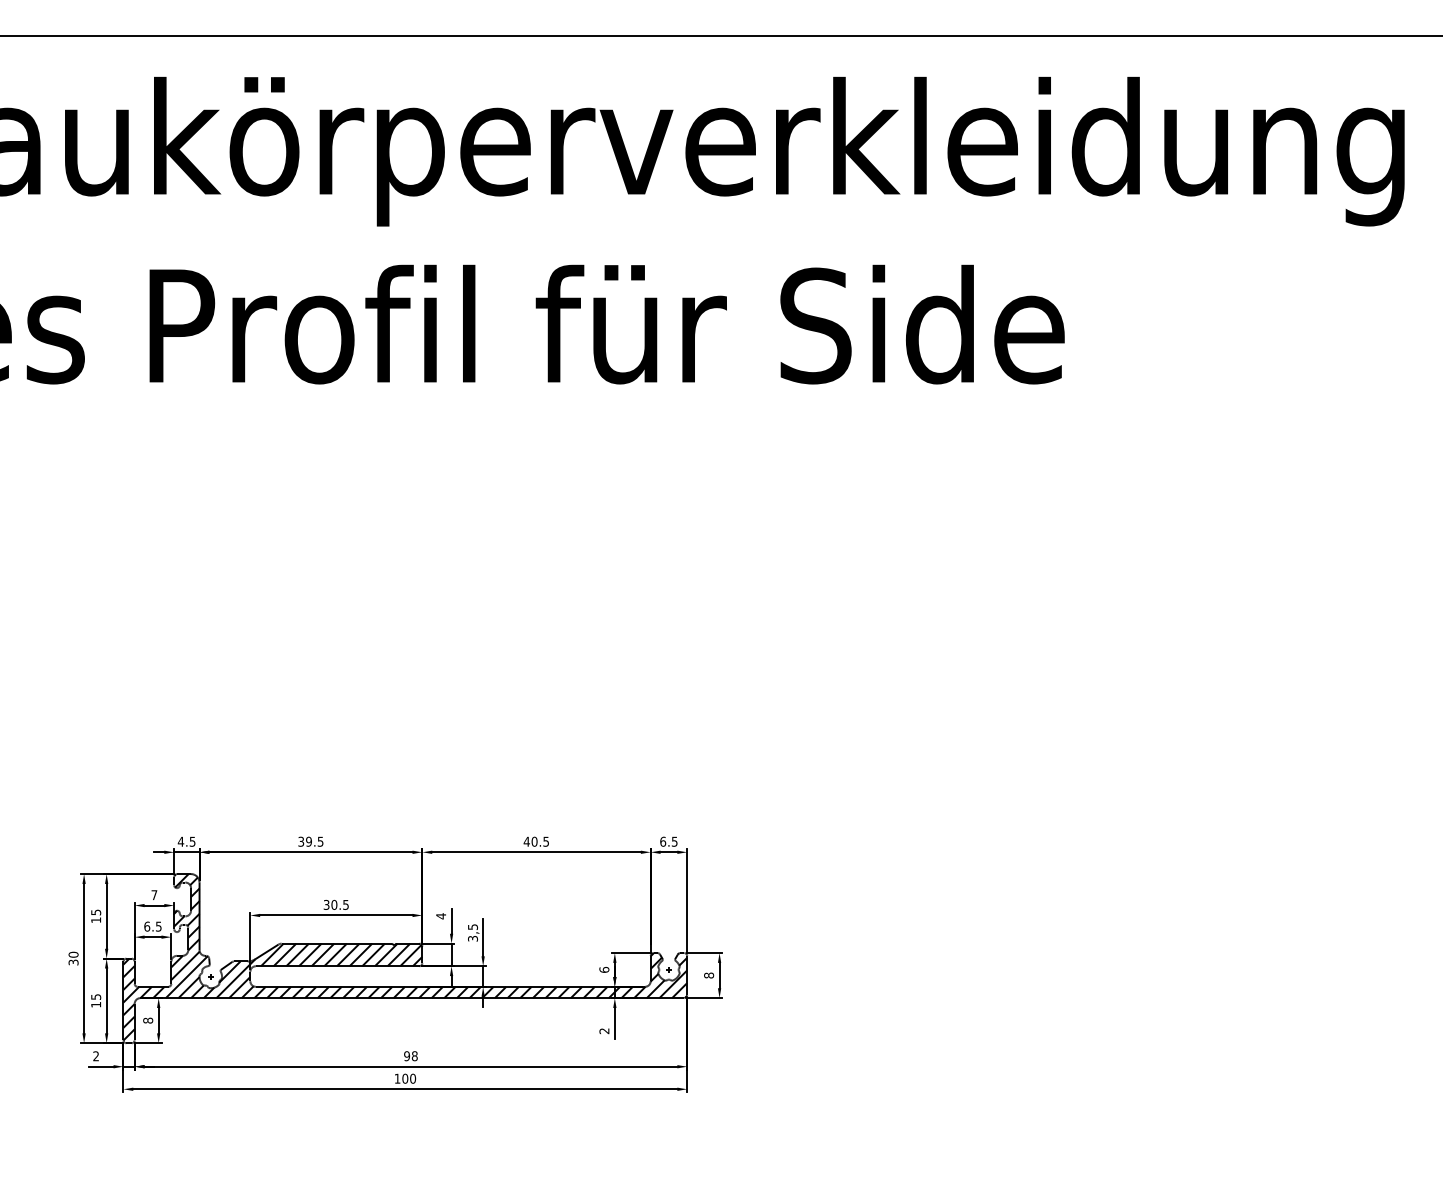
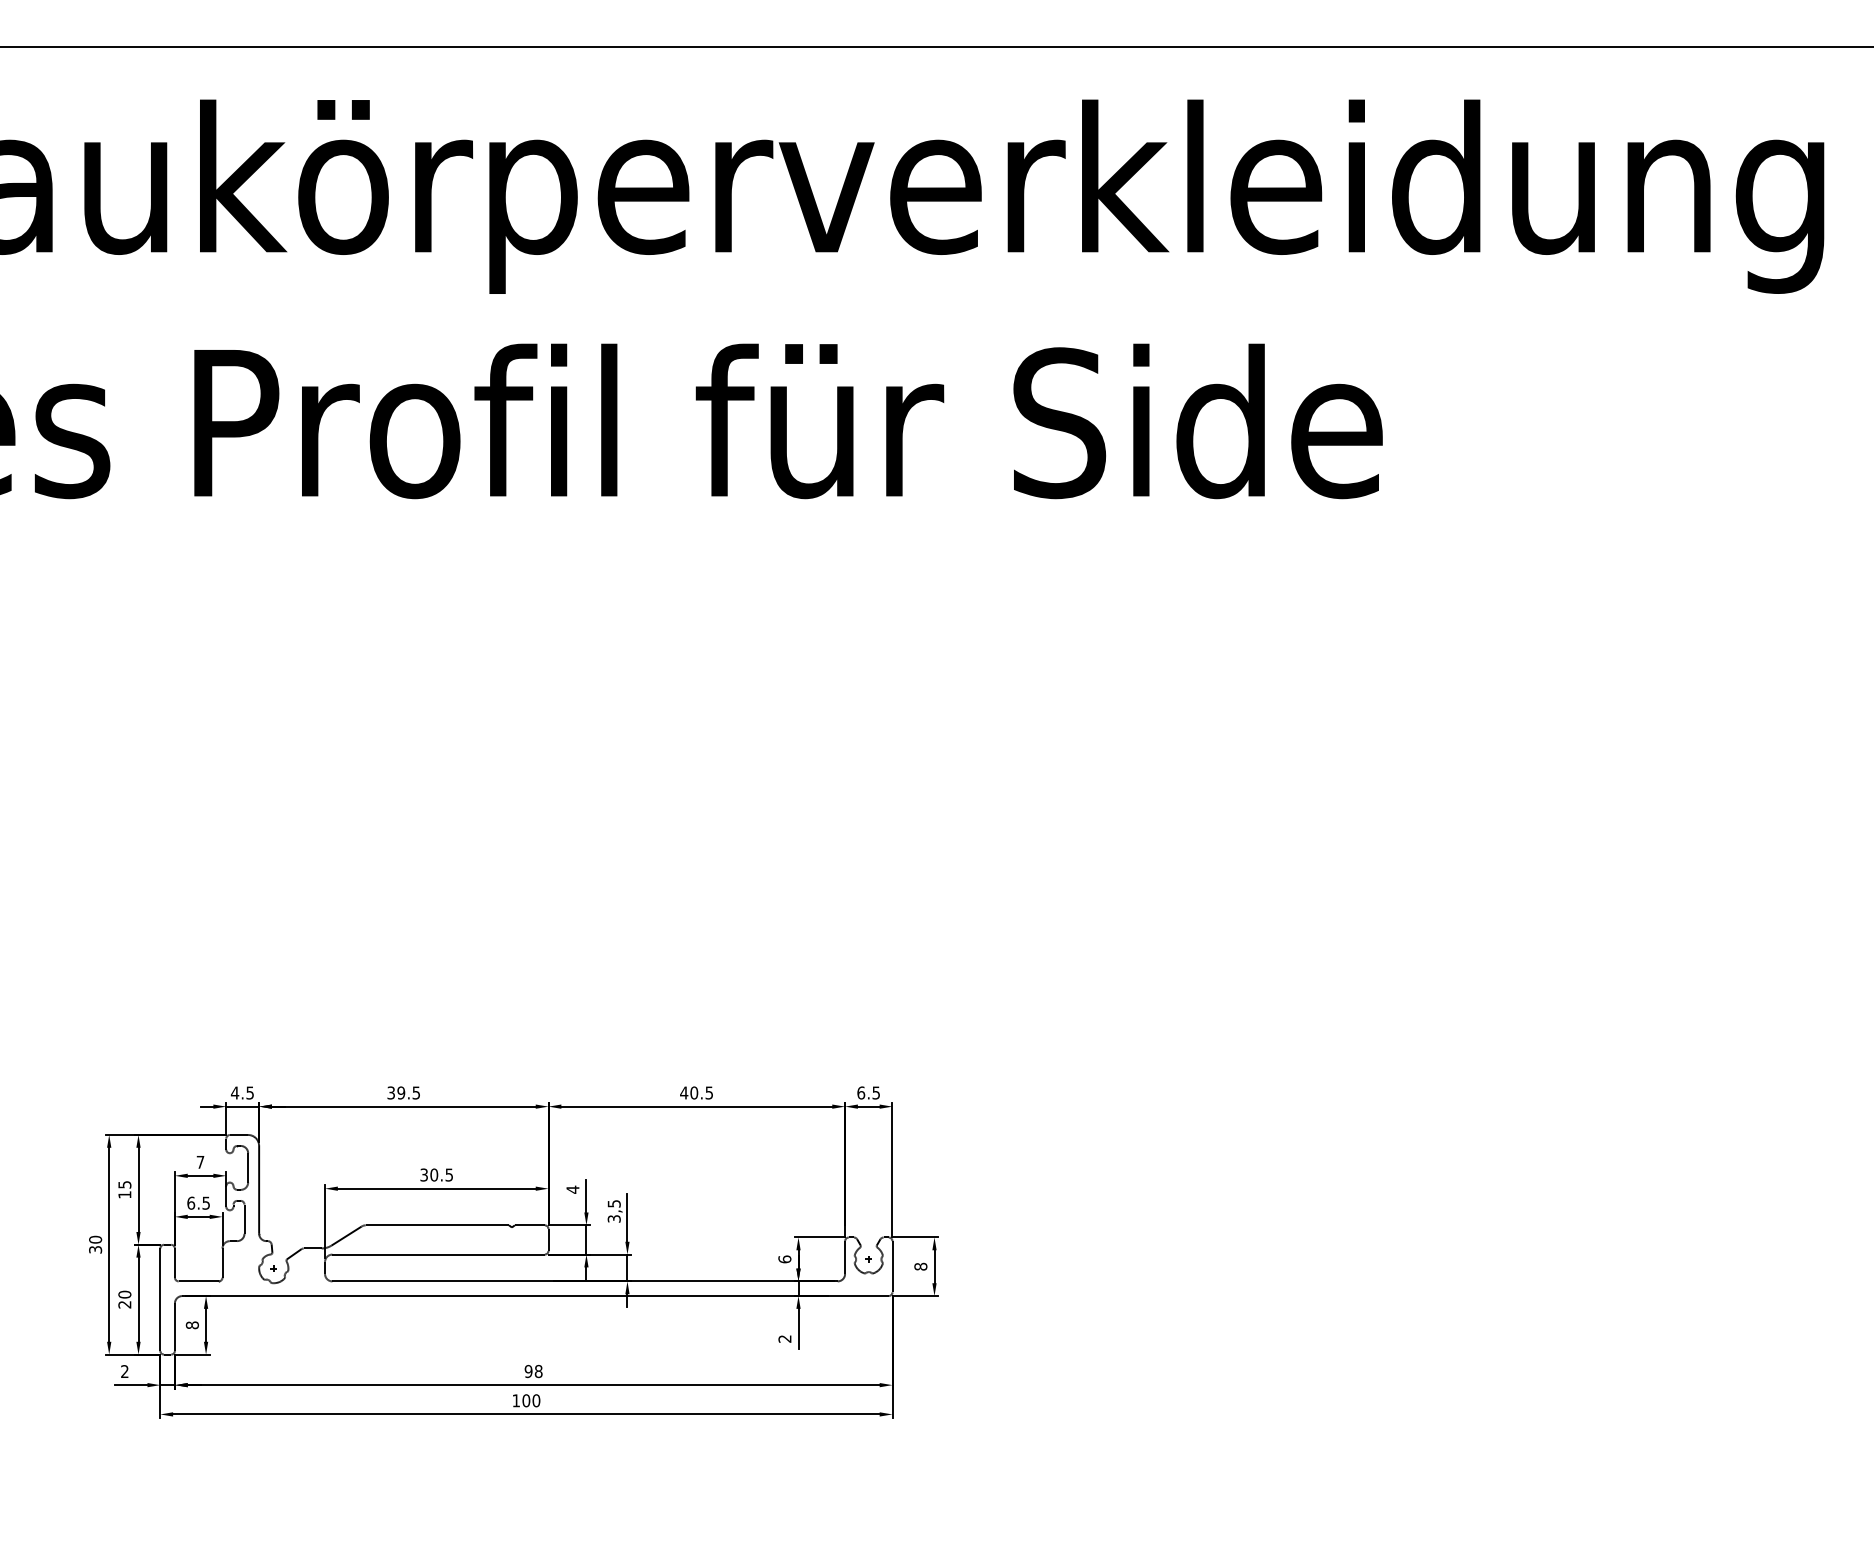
hatch: (405, 956) -> (526, 1242), removed
text: (95, 1000) -> (124, 1299), 15 -> 20

